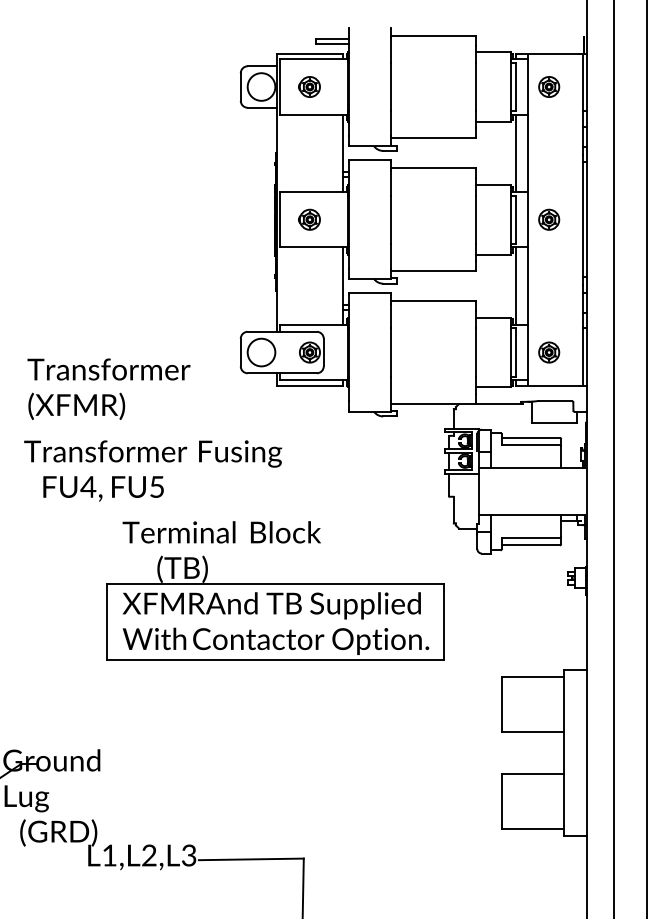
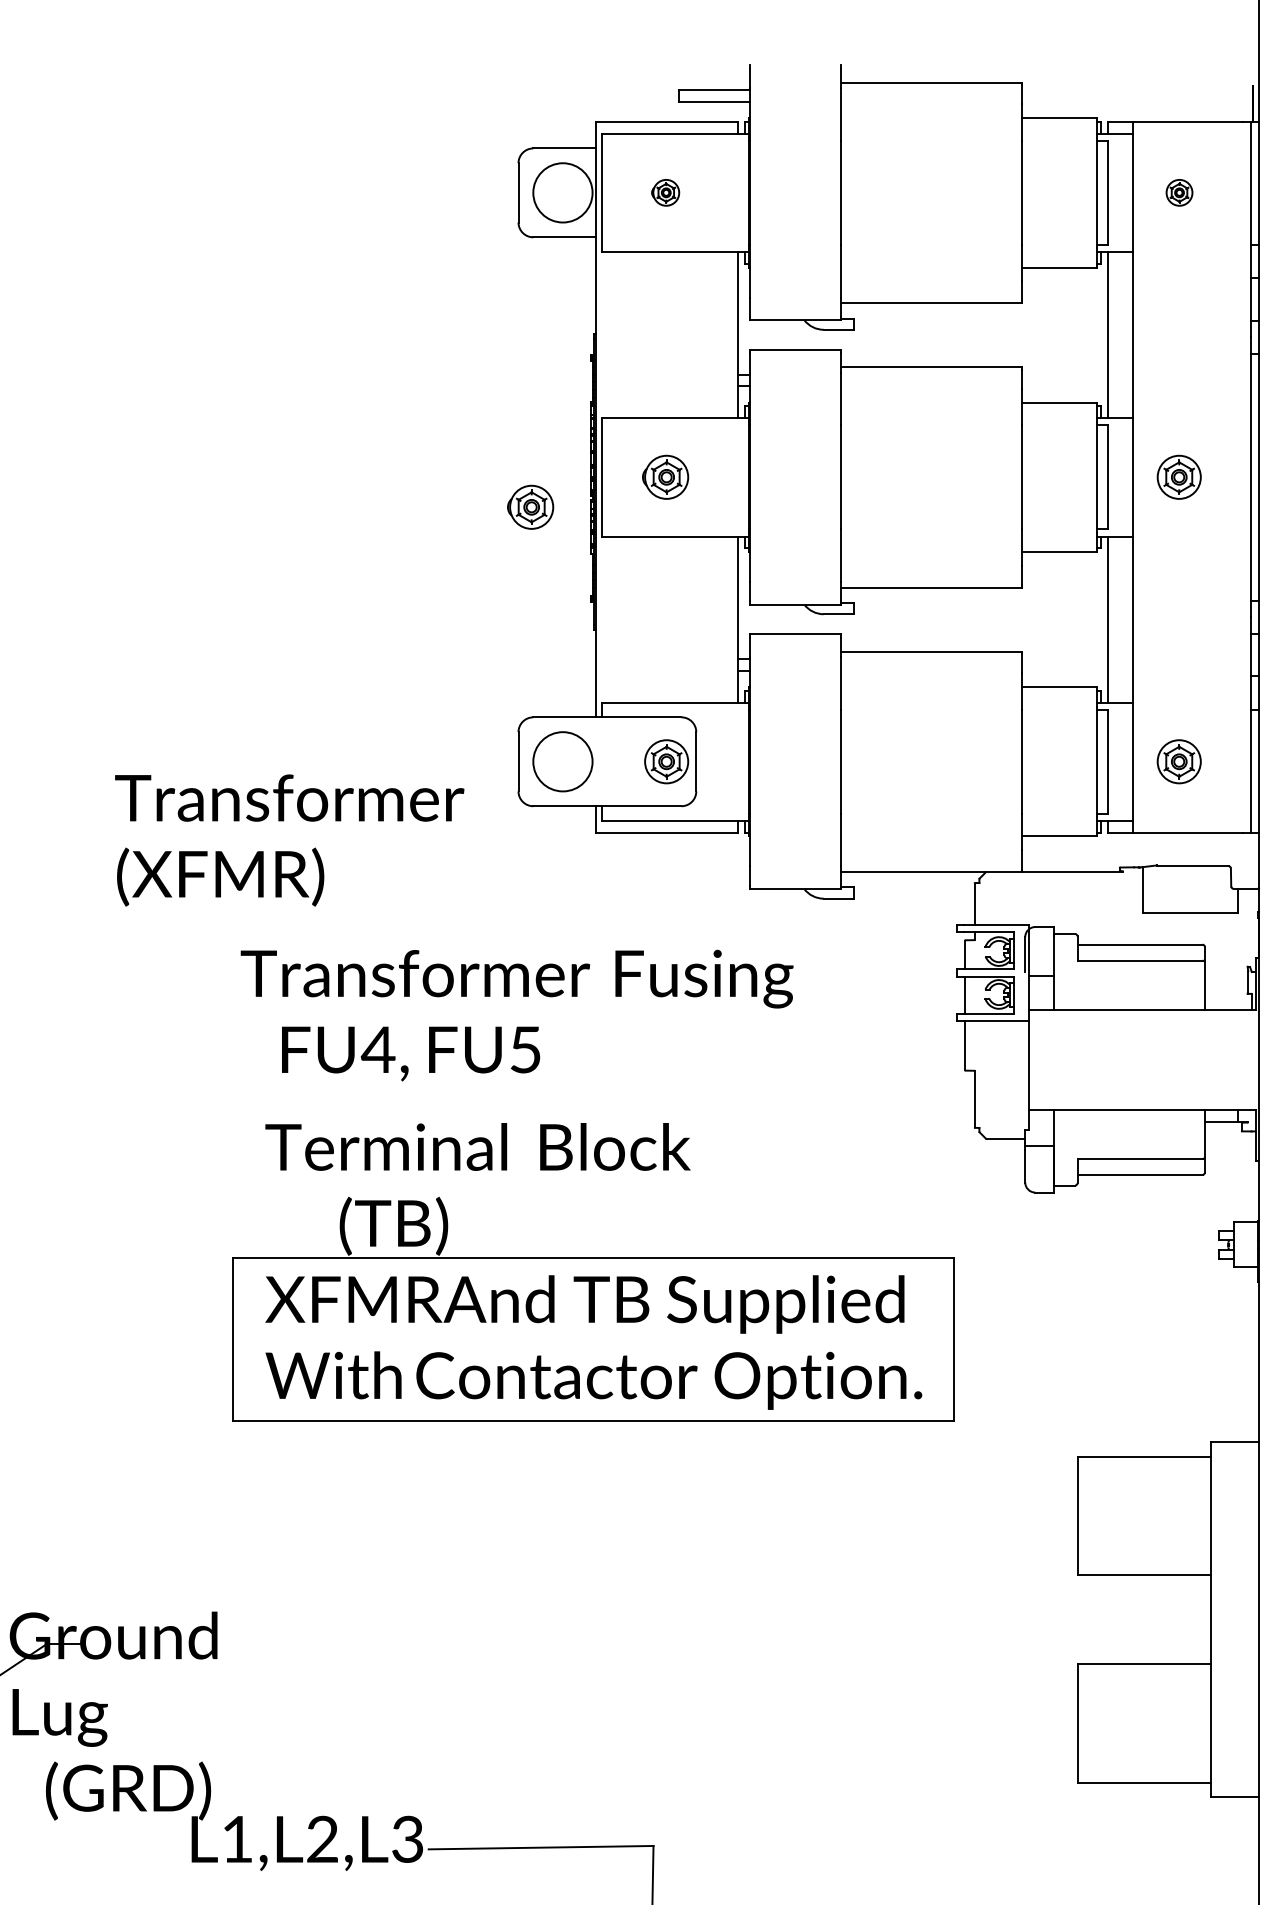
part: (309, 86) -> (665, 191), size x0.6
part: (549, 86) -> (1179, 191), size x0.6
part: (246, 233) -> (530, 506), added
text: (108, 388) -> (288, 838), moved
text: (153, 470) -> (517, 1014), moved

